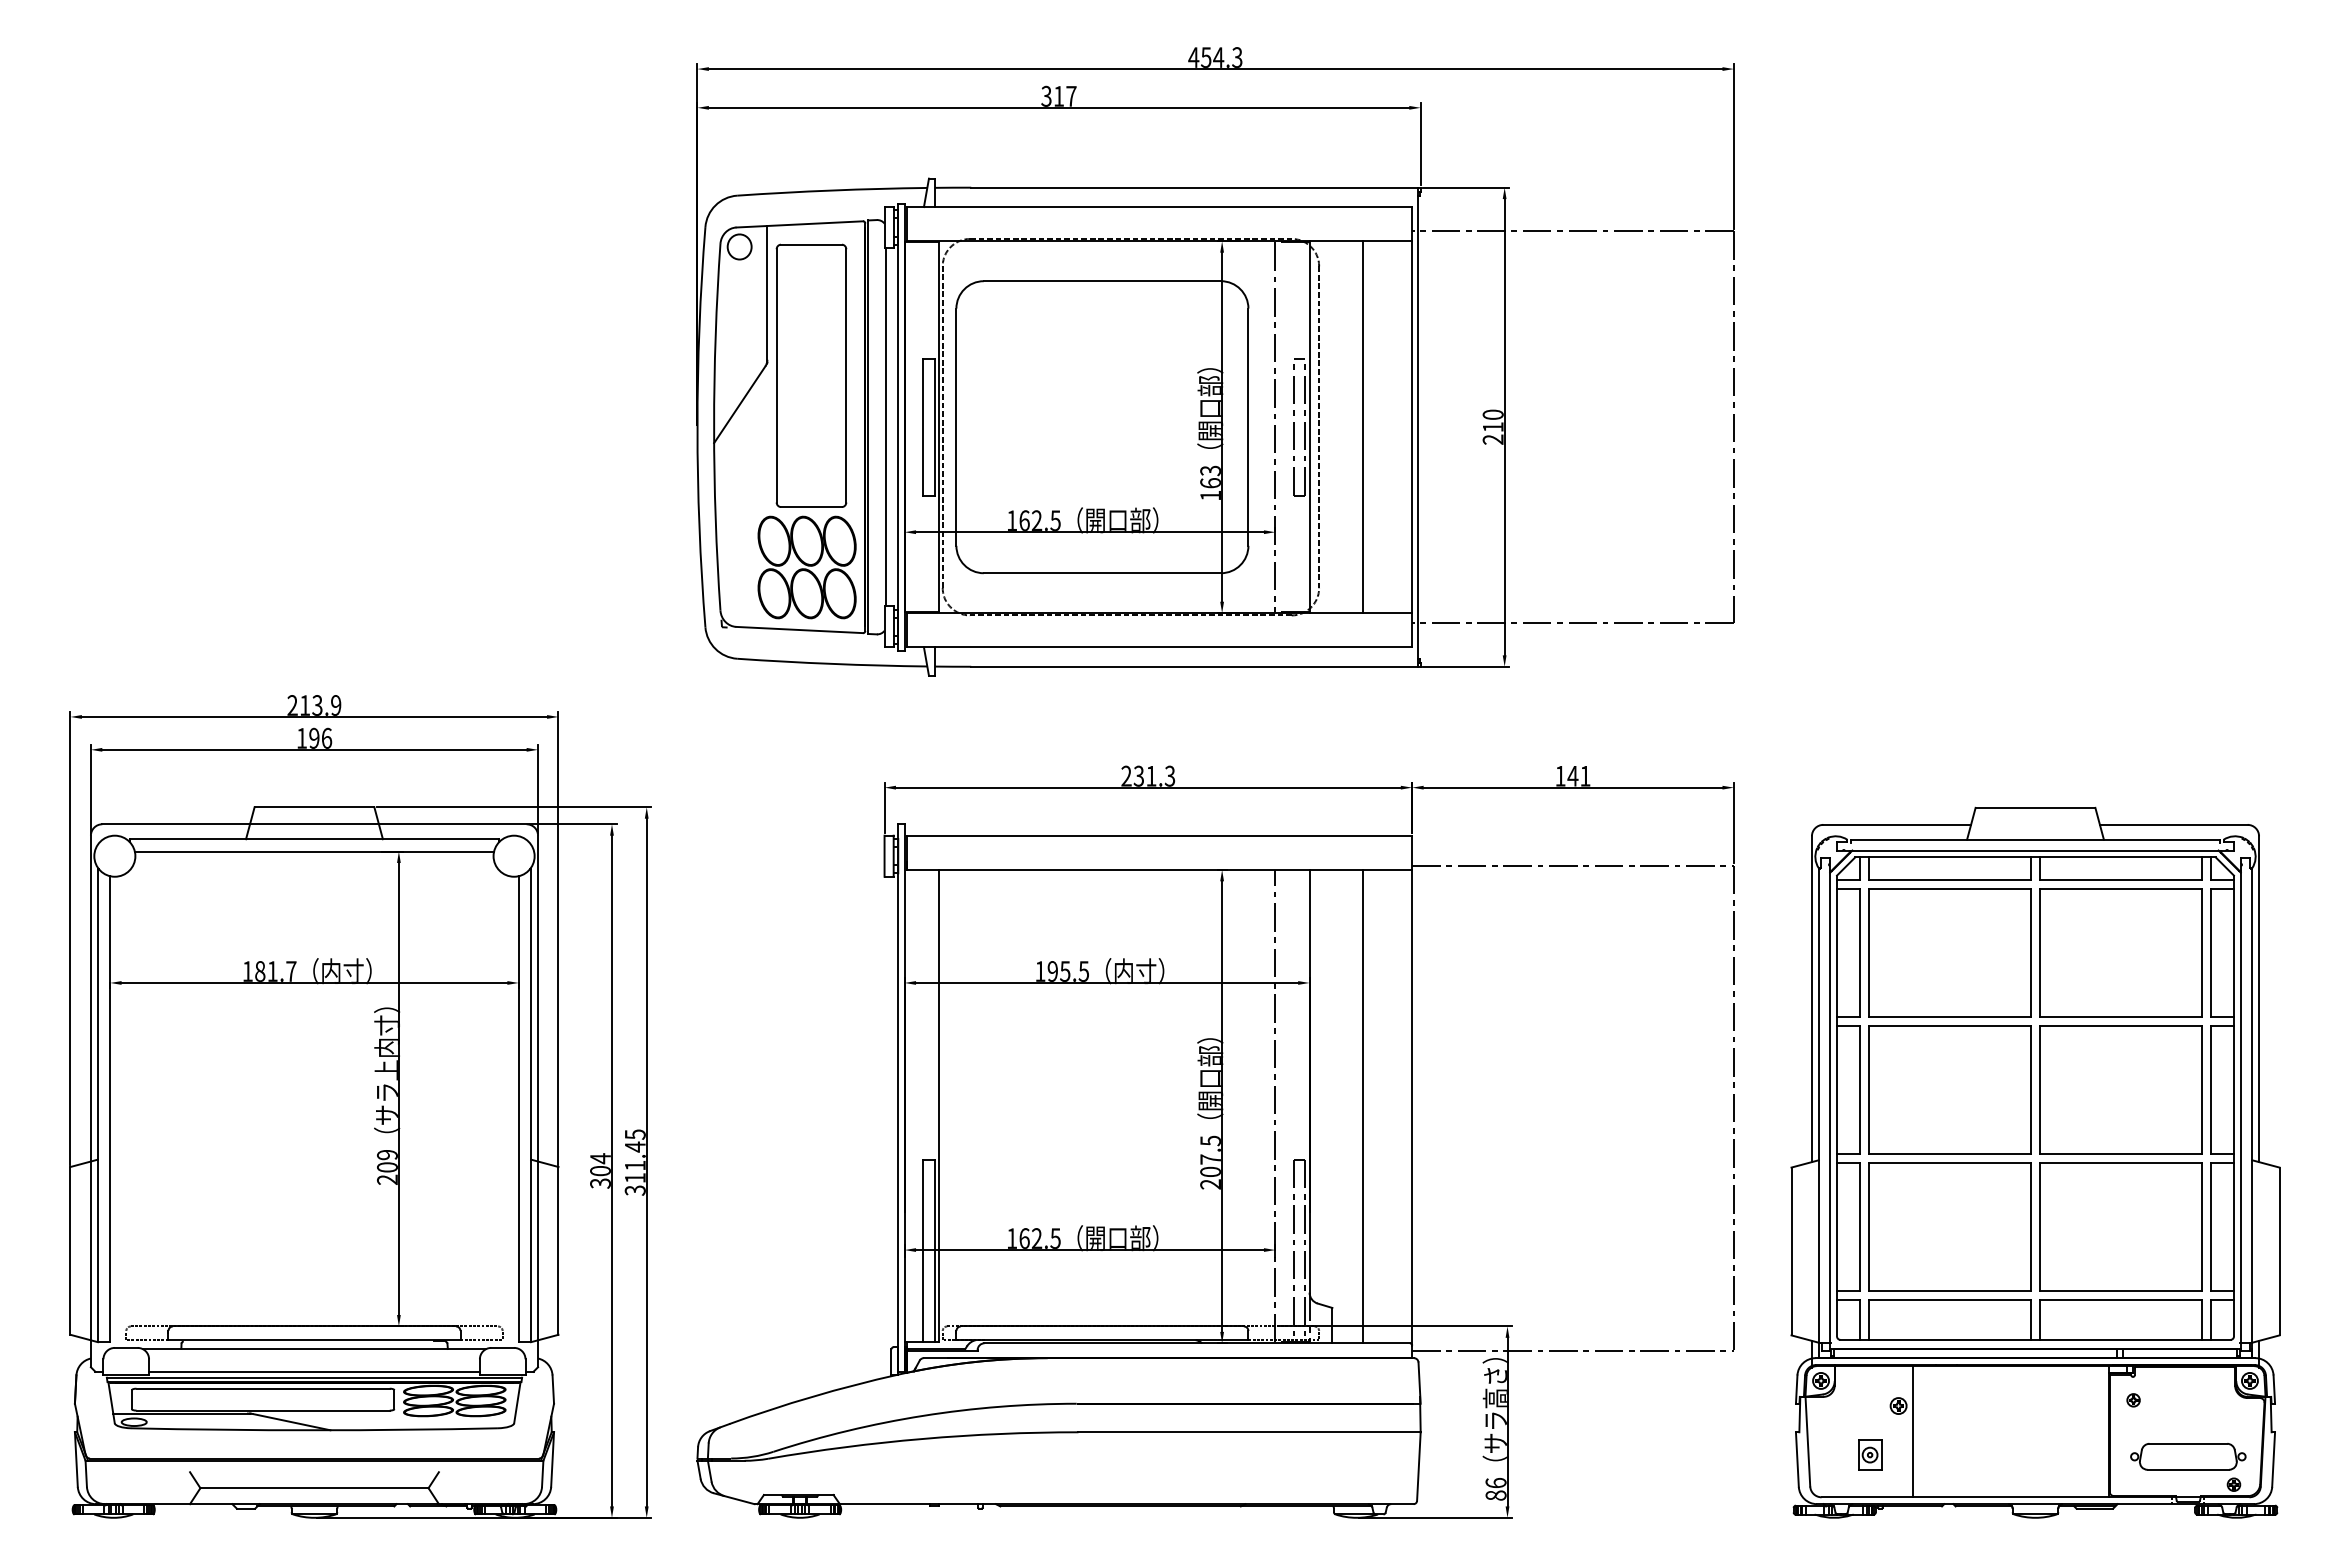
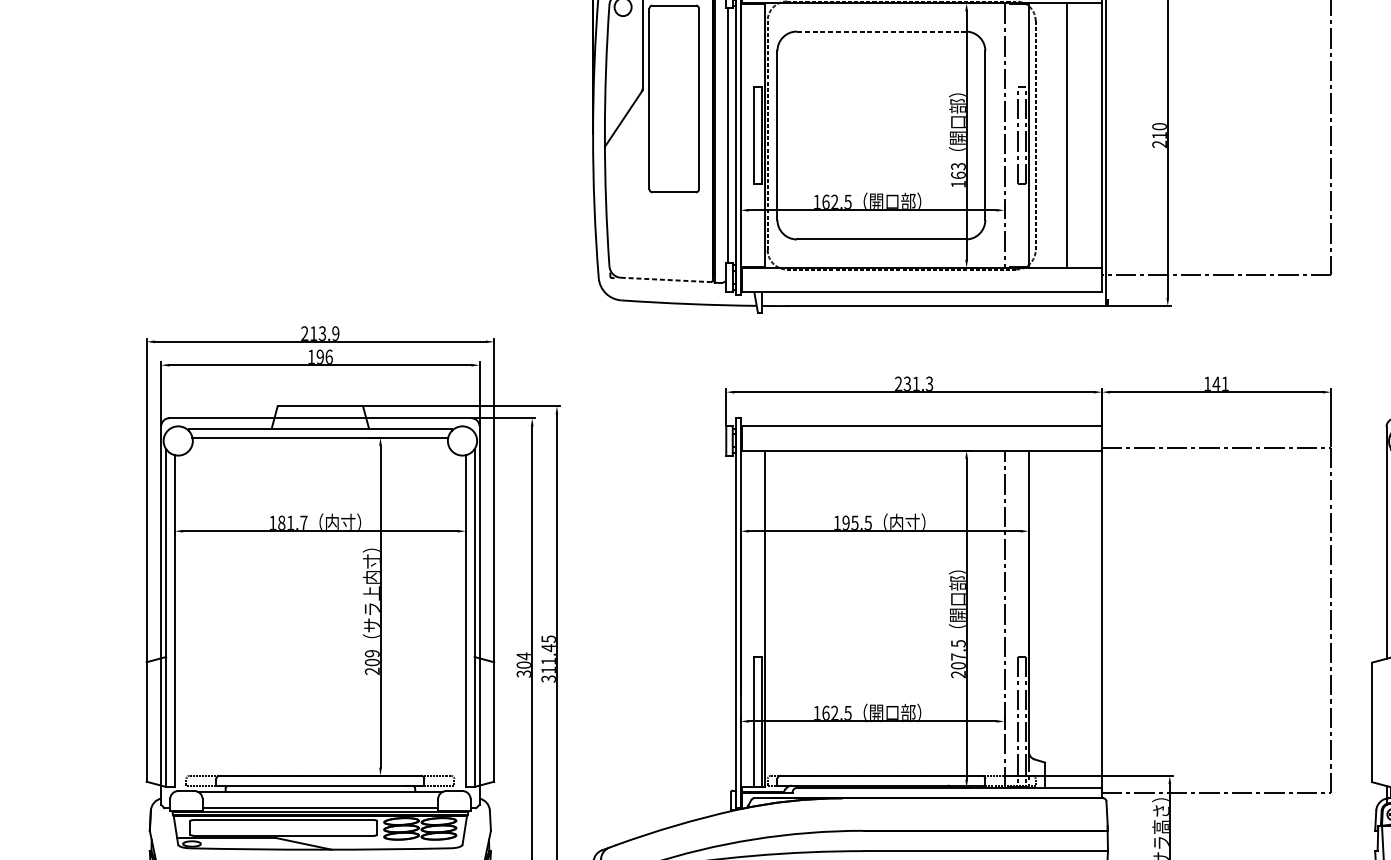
line: (1102, 281) -> (881, 31), solid -> dashed
part: (806, 567) -> (670, 235), removed
line: (800, 630) -> (666, 280), solid -> dashed
line: (1363, 1106) -> (1067, 619), removed

